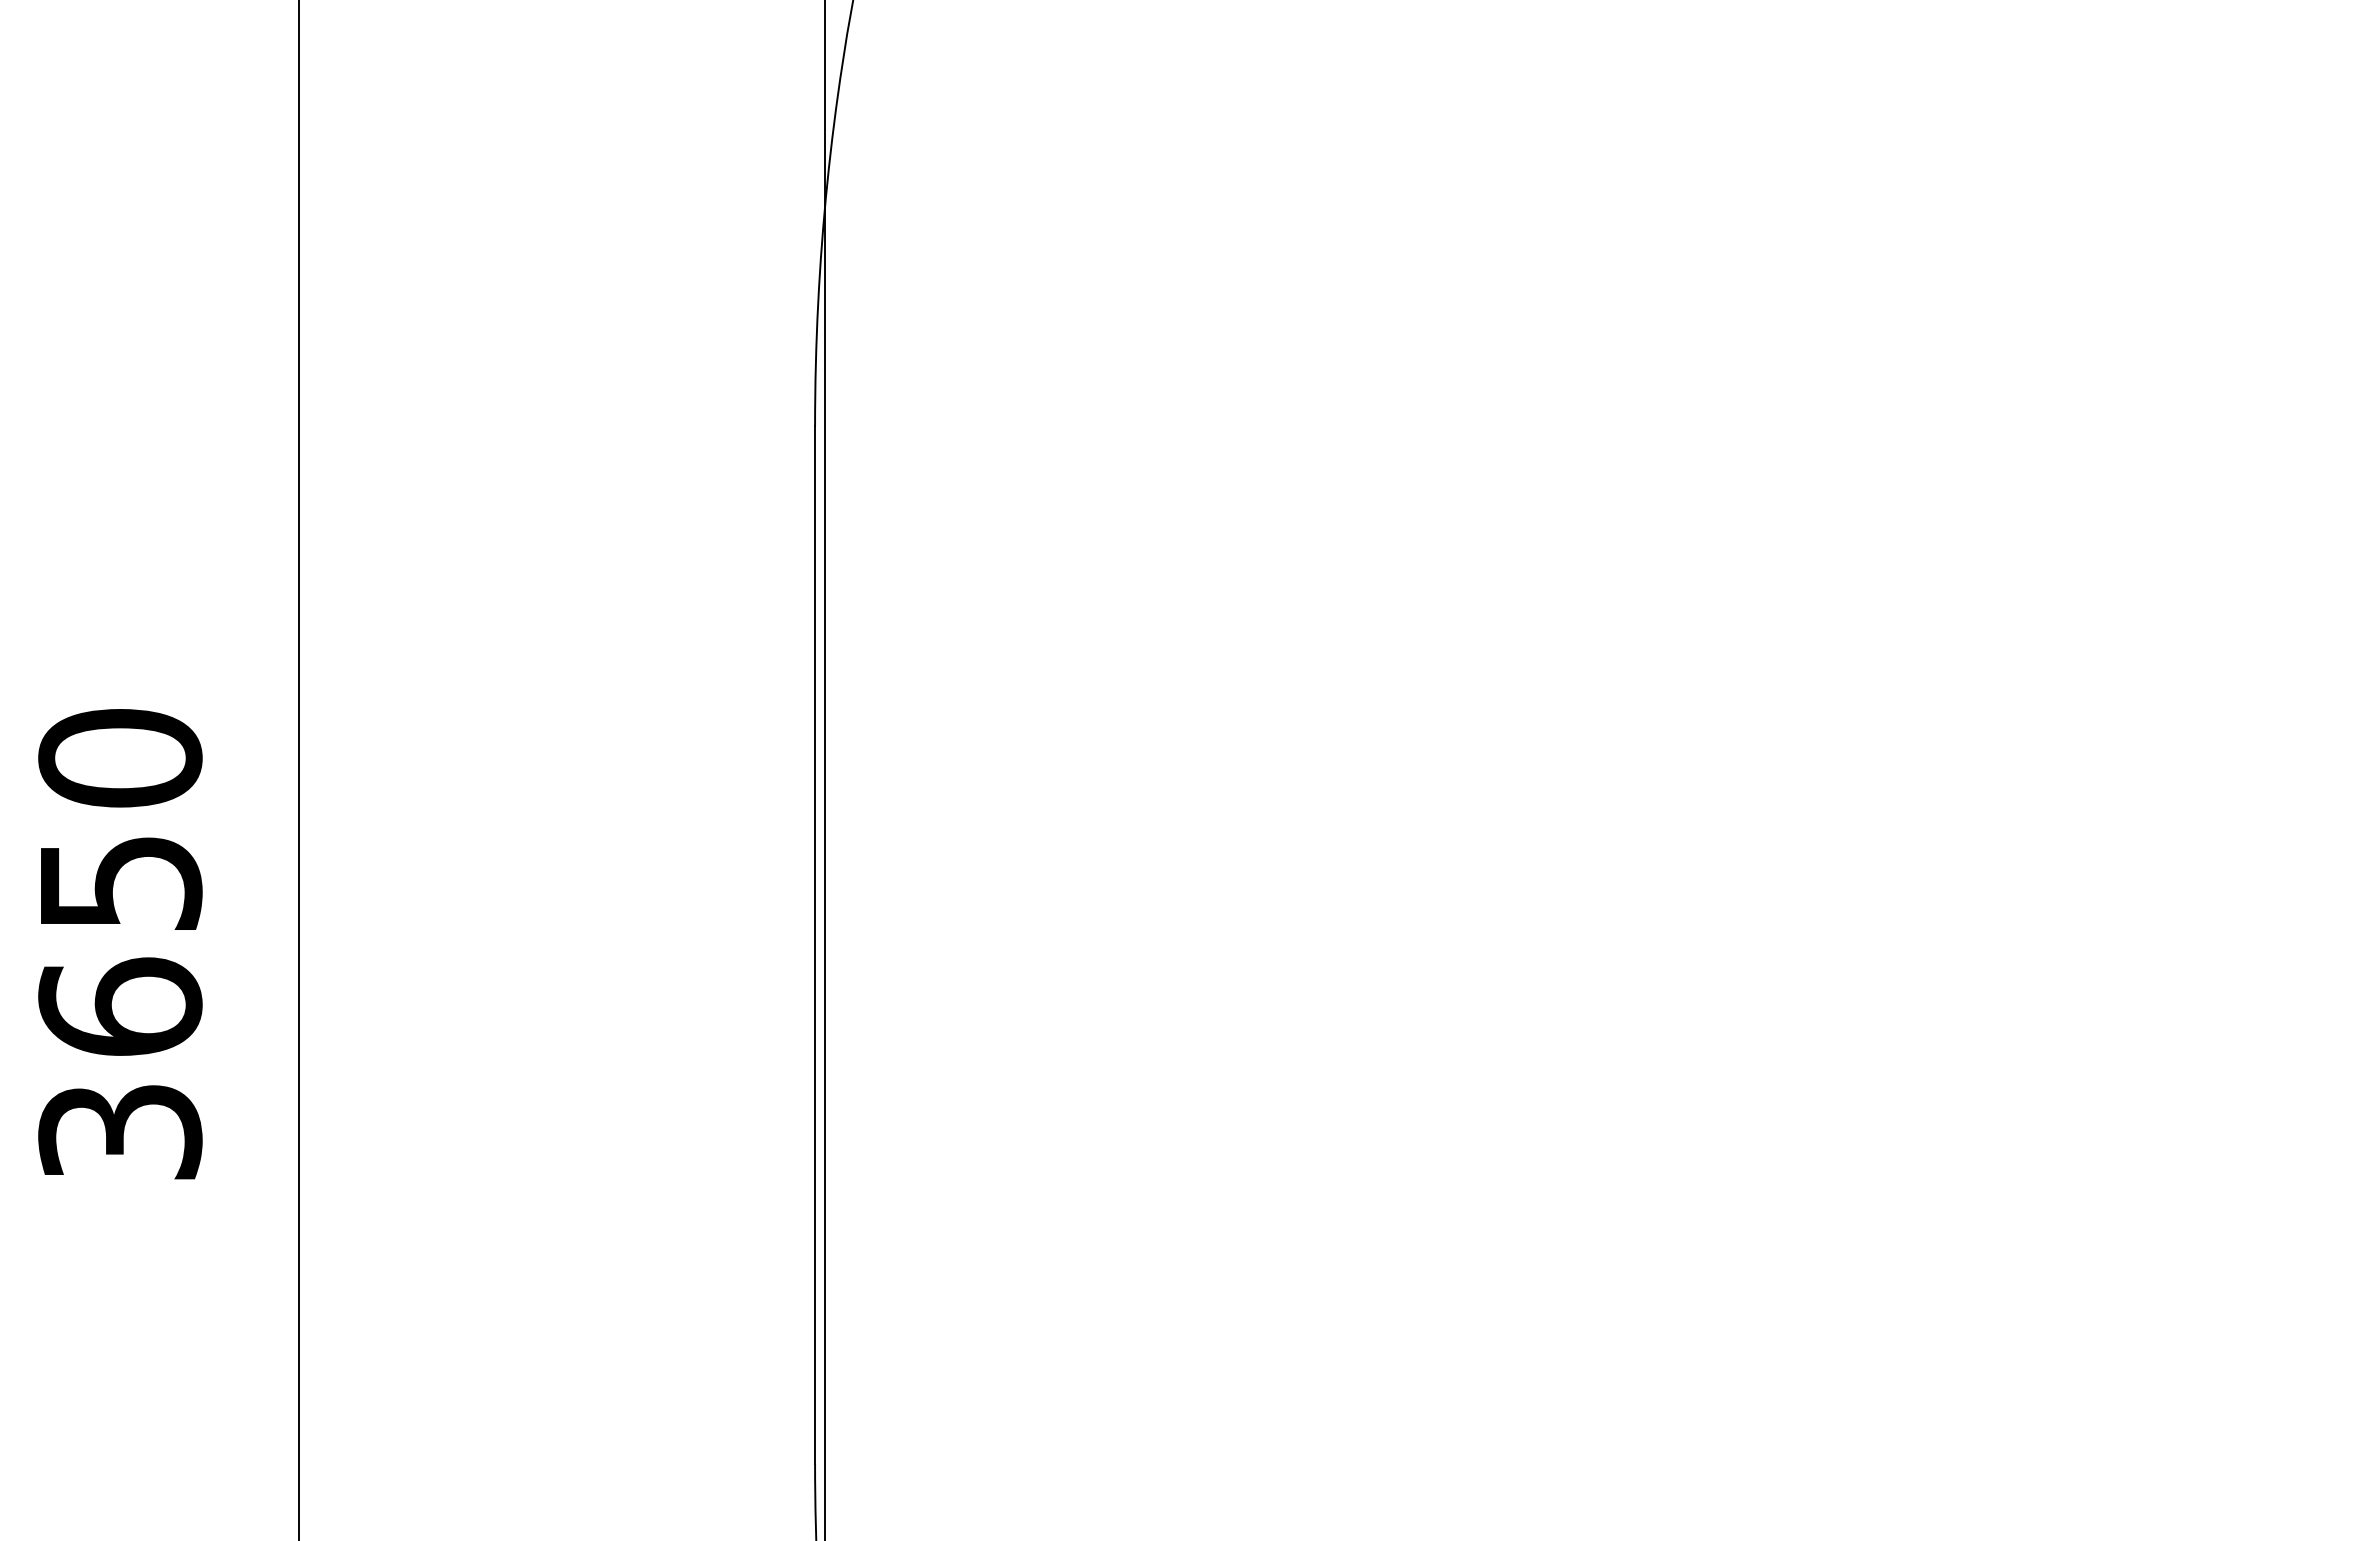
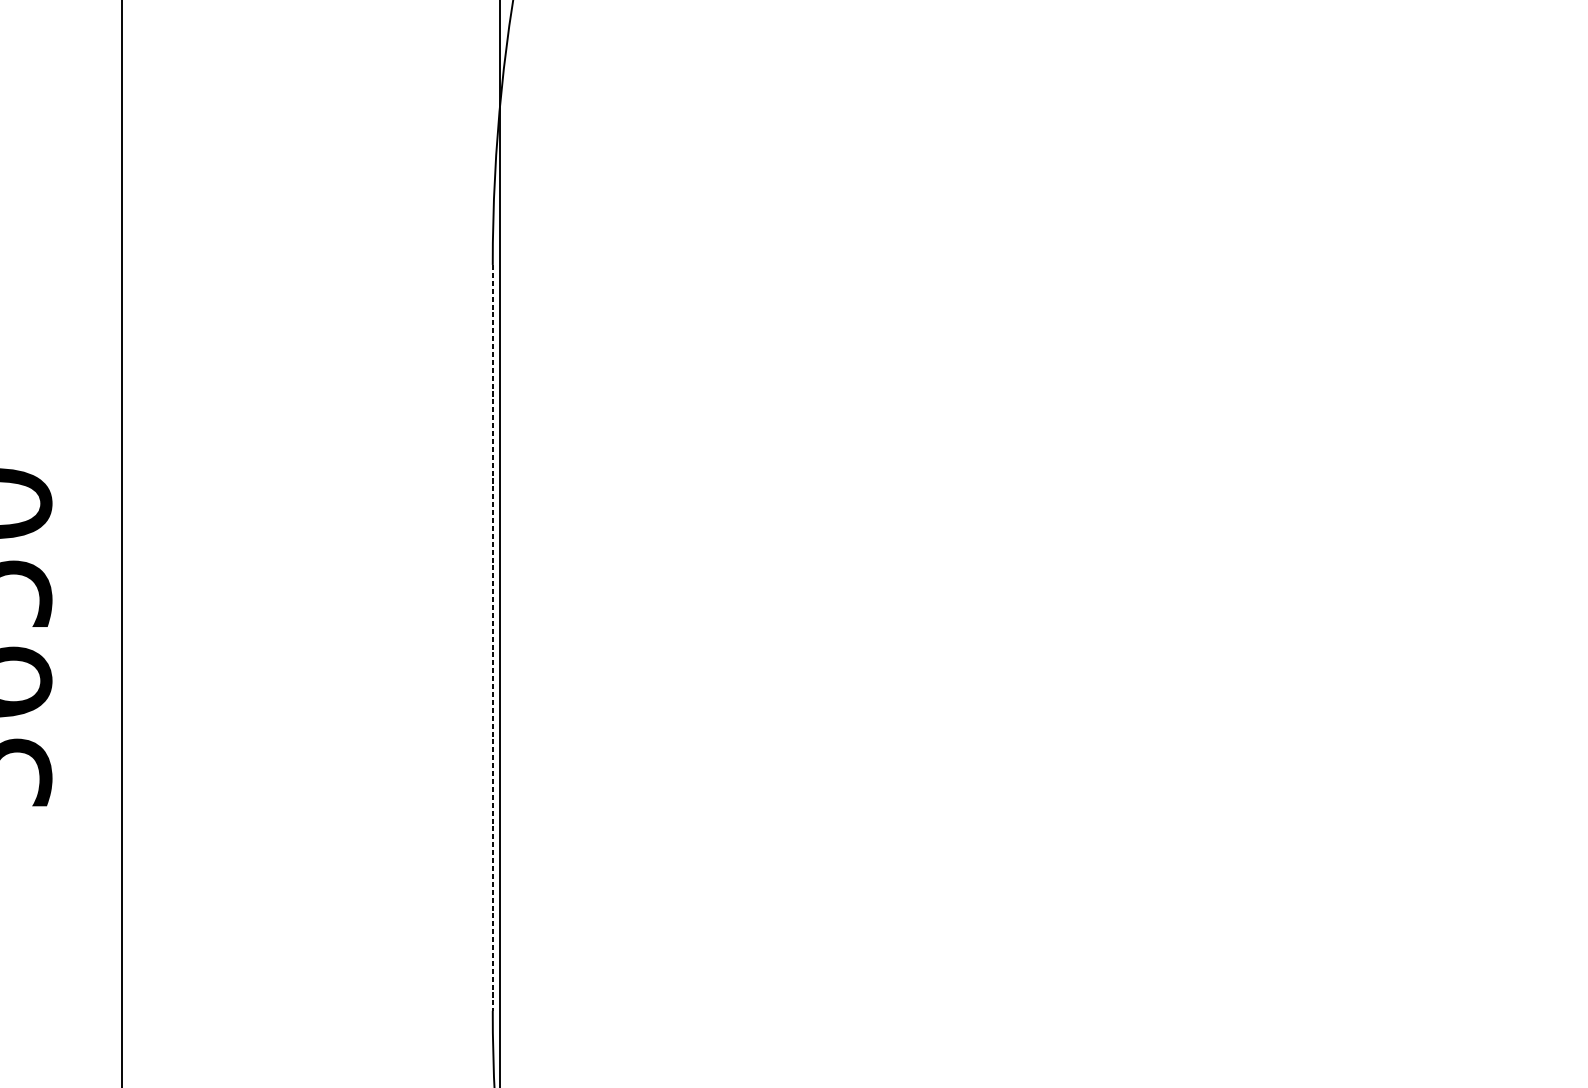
line: (815, 945) -> (493, 638), solid -> dashed

